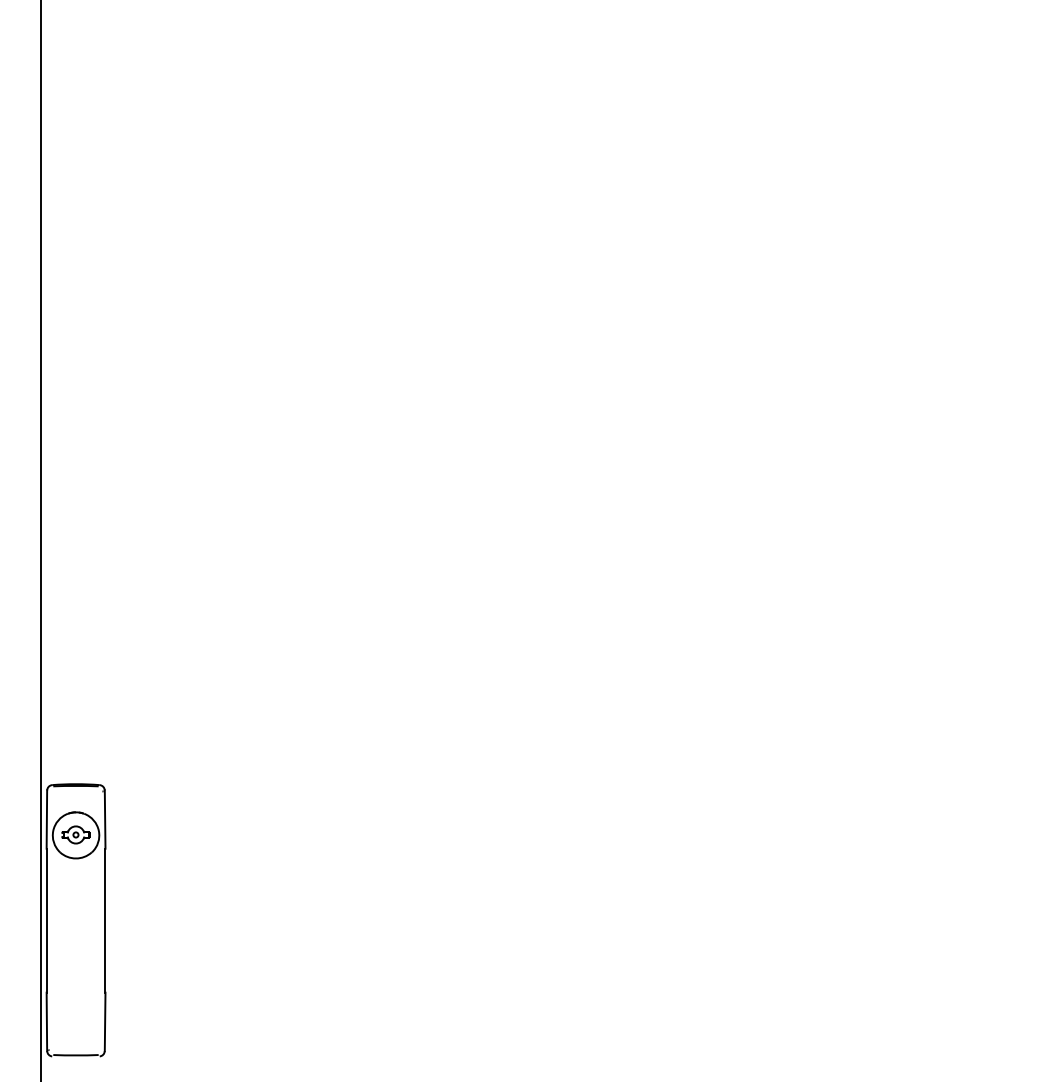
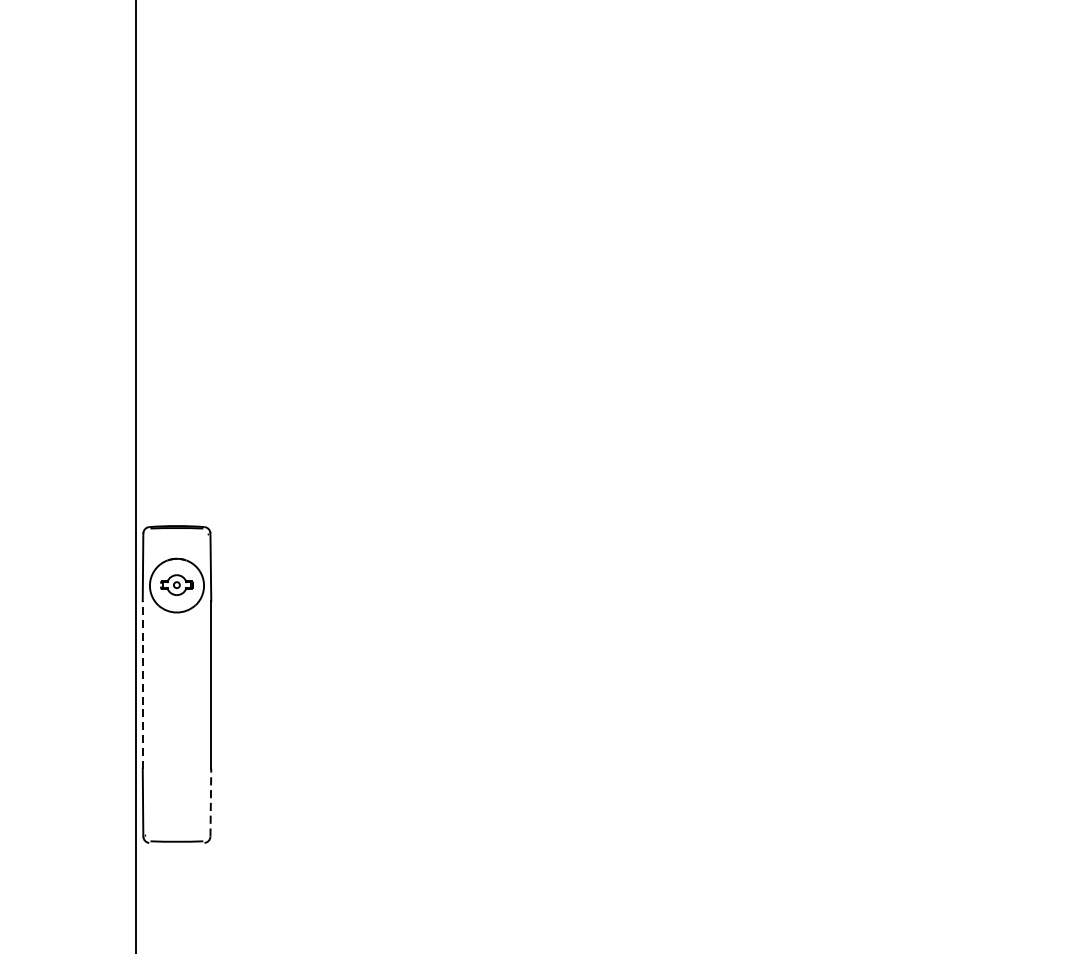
line: (46, 920) -> (142, 684), solid -> dashed
line: (105, 1021) -> (211, 802), solid -> dashed

